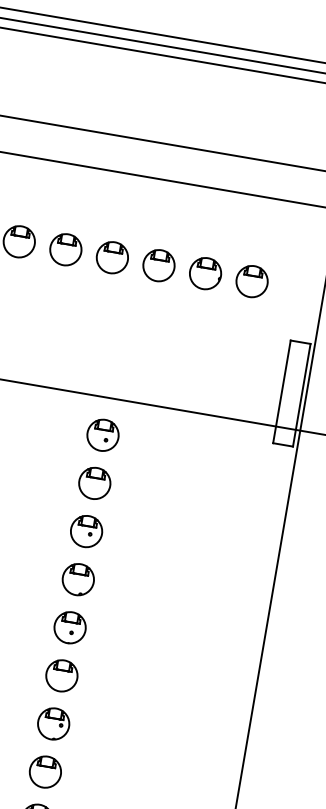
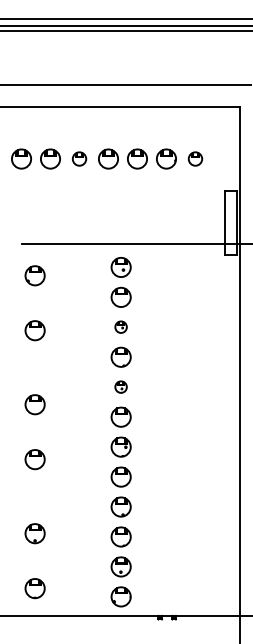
part: (66, 248) -> (79, 158), size x0.7
part: (252, 280) -> (195, 158), size x0.7
part: (85, 529) -> (120, 326), size x0.6
part: (69, 626) -> (120, 386), size x0.6

